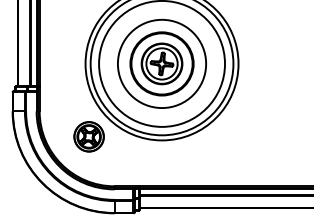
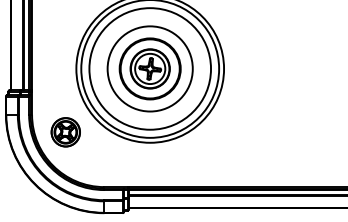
part: (88, 137) -> (65, 132), moved

